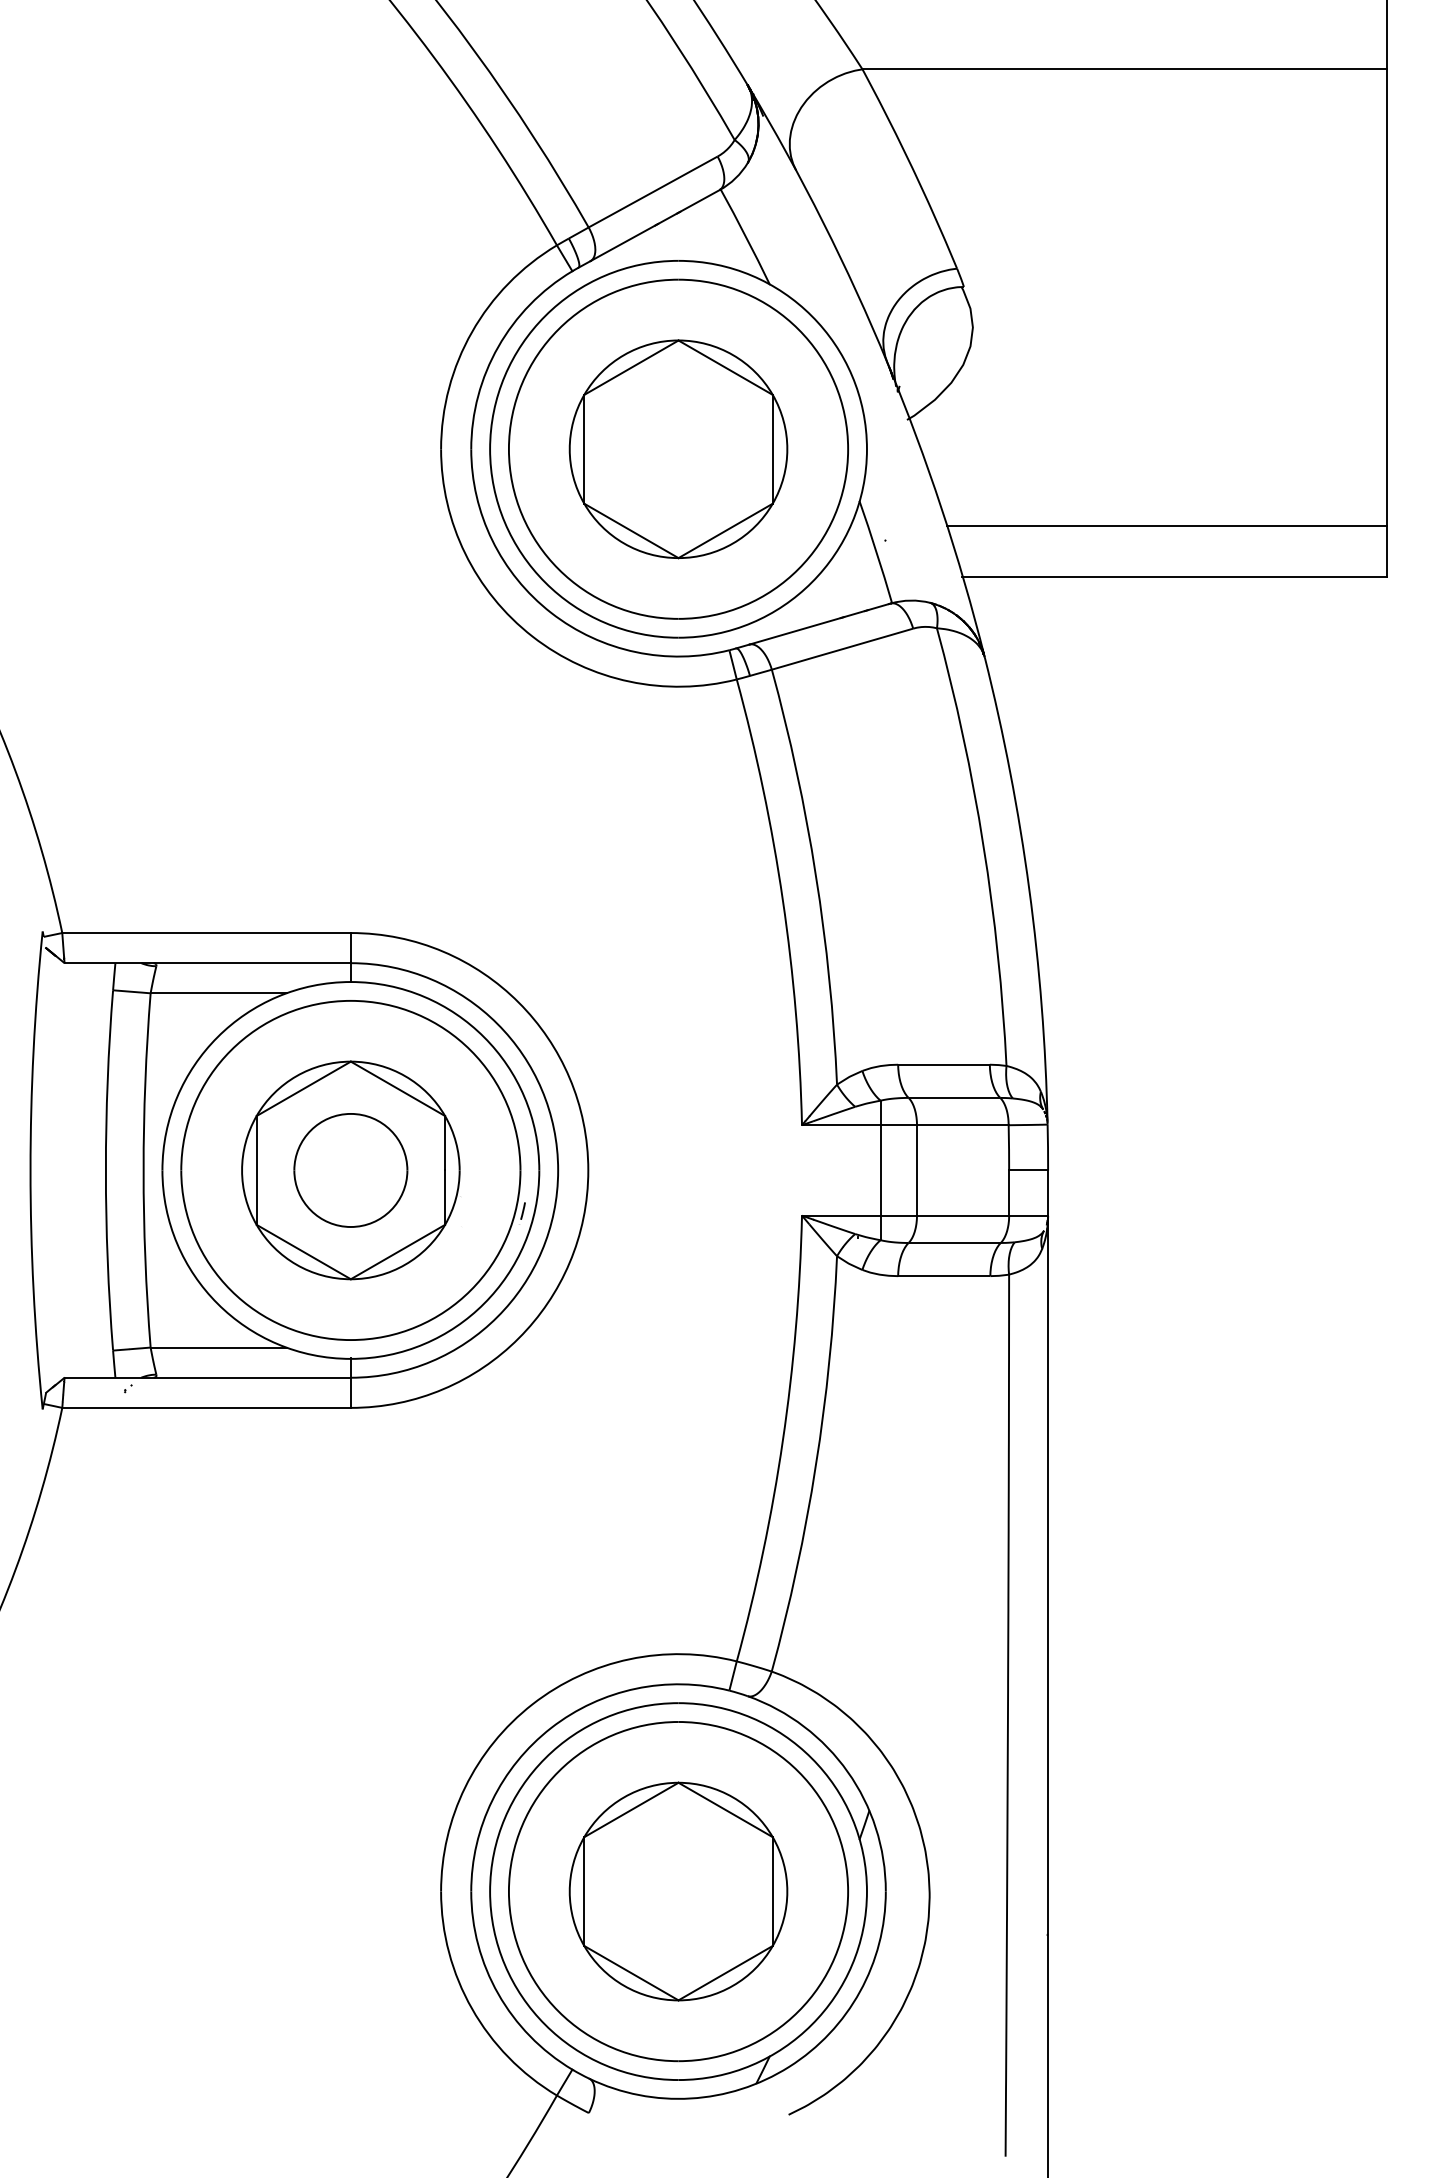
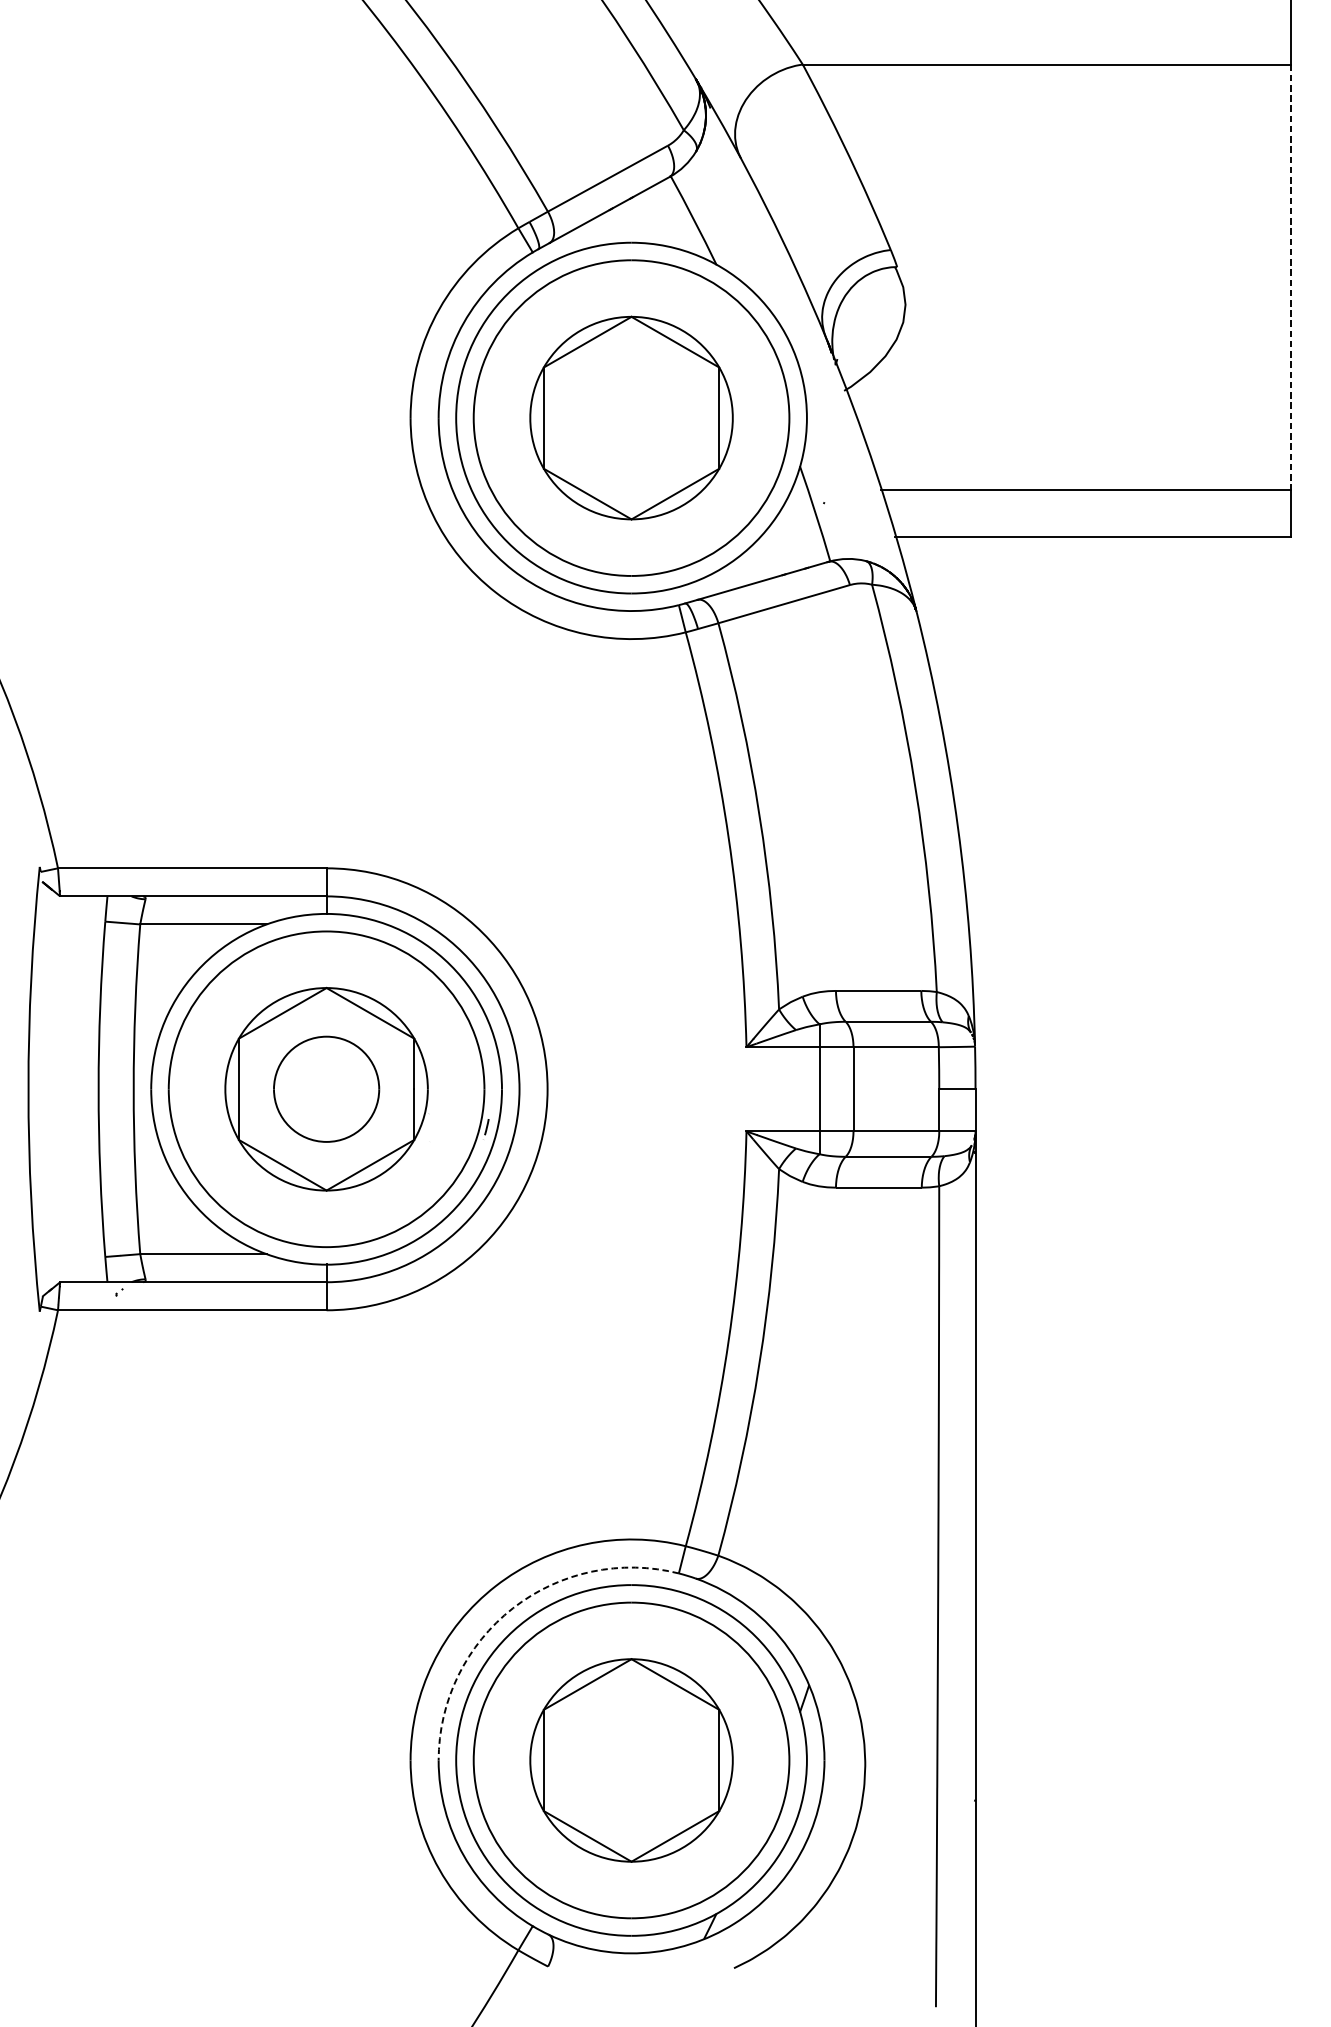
line: (1387, 298) -> (1291, 277), solid -> dashed
arc: (551, 1728) -> (513, 1608), solid -> dashed

